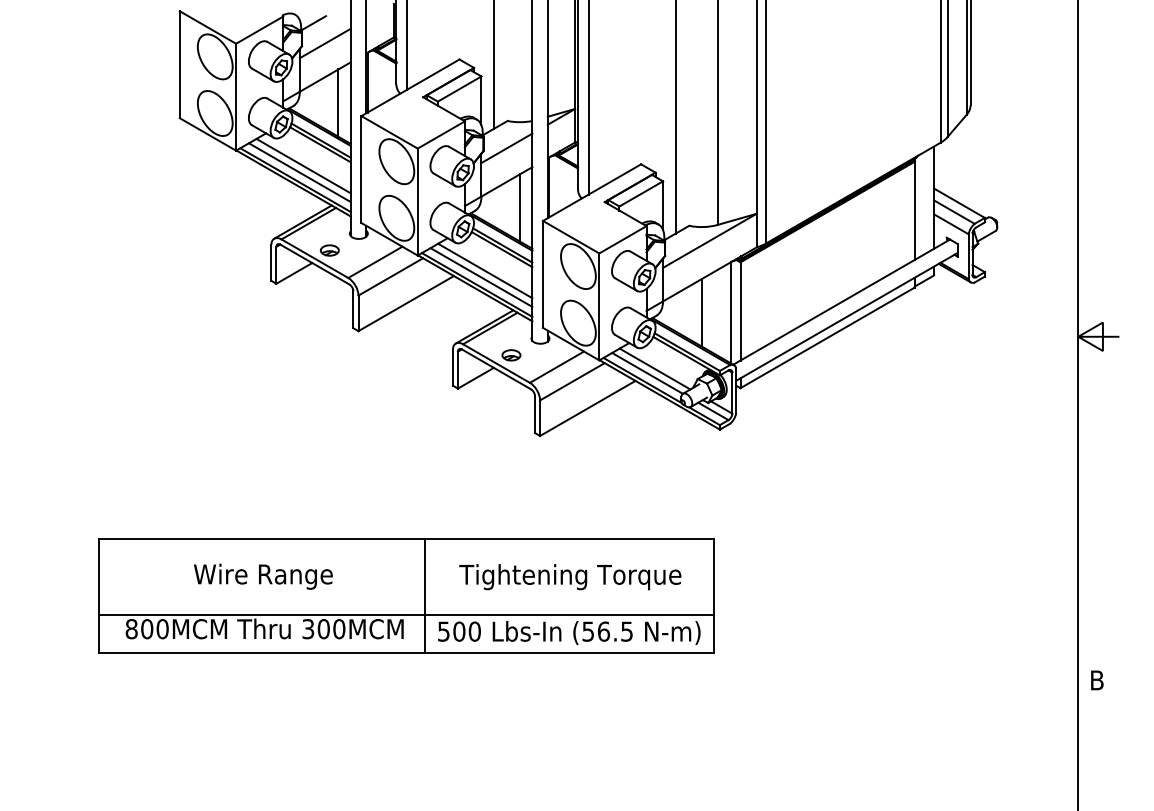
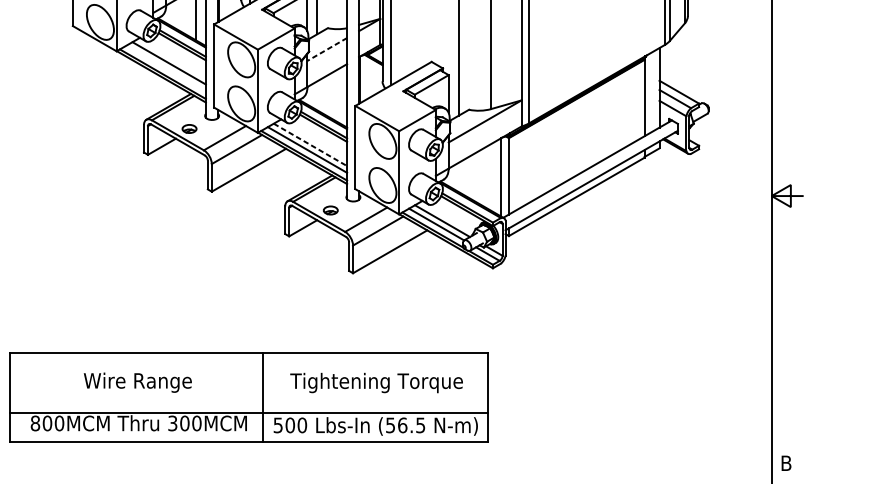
line: (506, 148) -> (326, 49), solid -> dashed
line: (299, 172) -> (165, 68), removed
line: (520, 207) -> (337, 95), removed
line: (485, 271) -> (310, 145), solid -> dashed
line: (701, 312) -> (478, 177), removed

